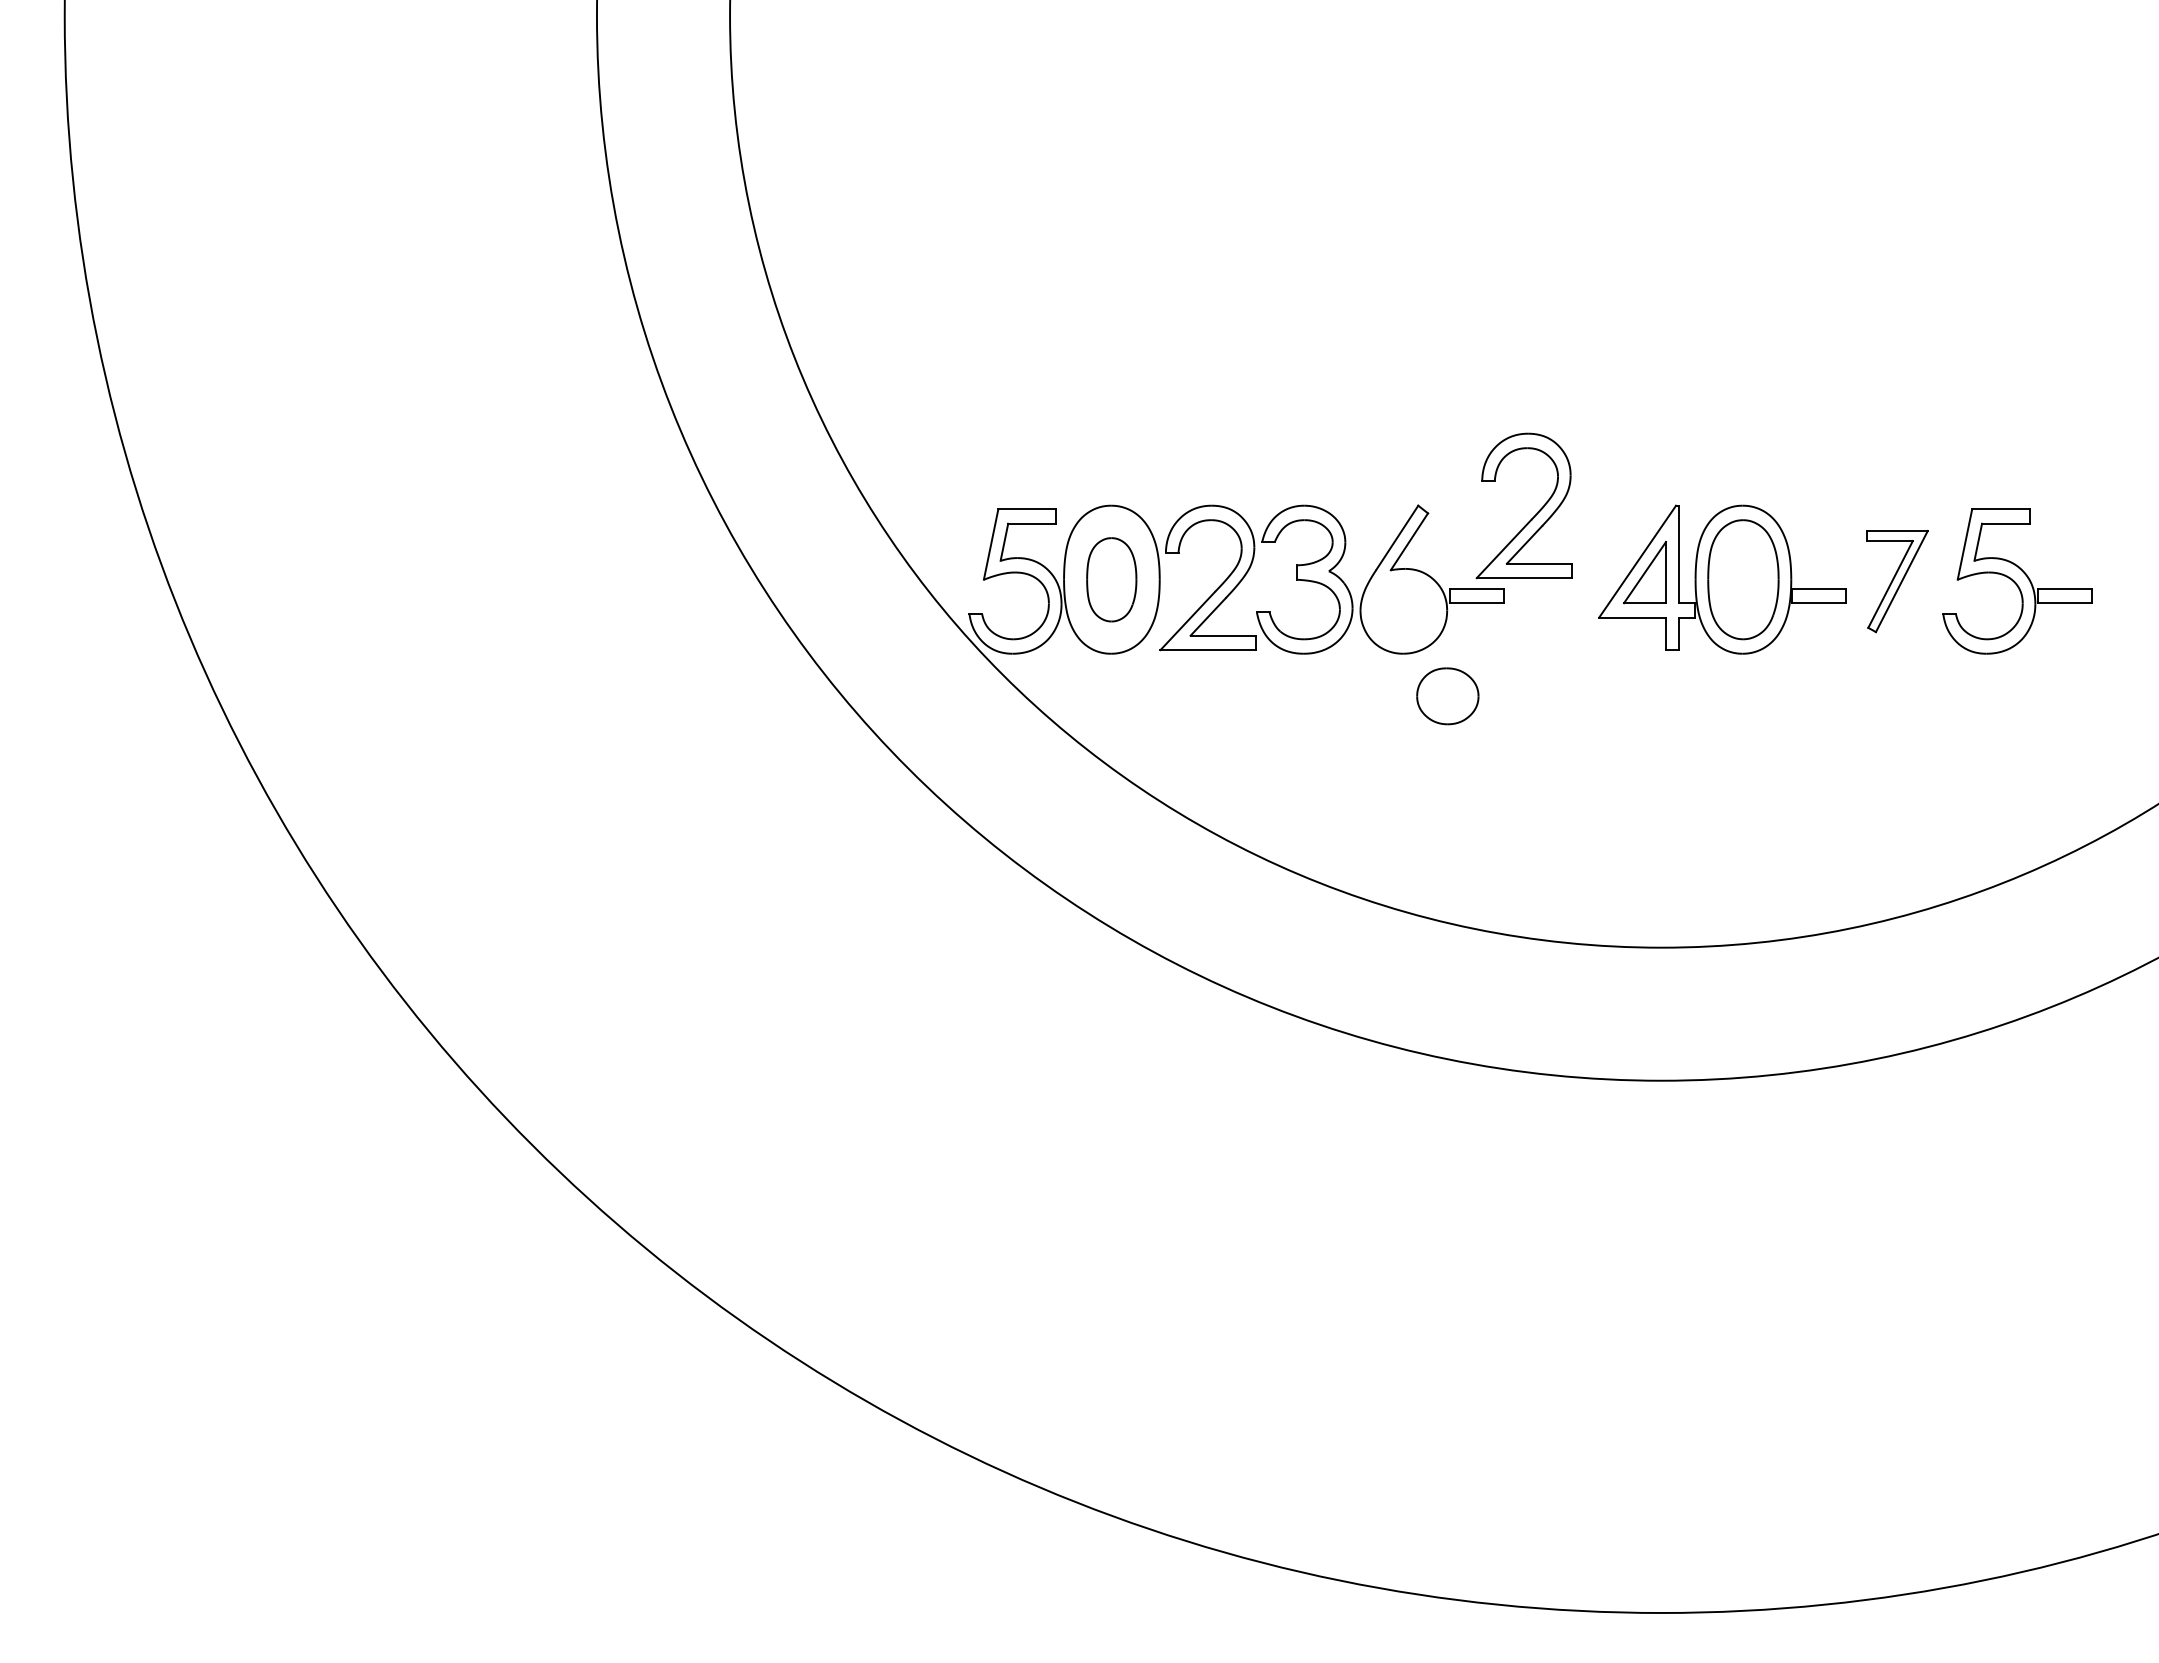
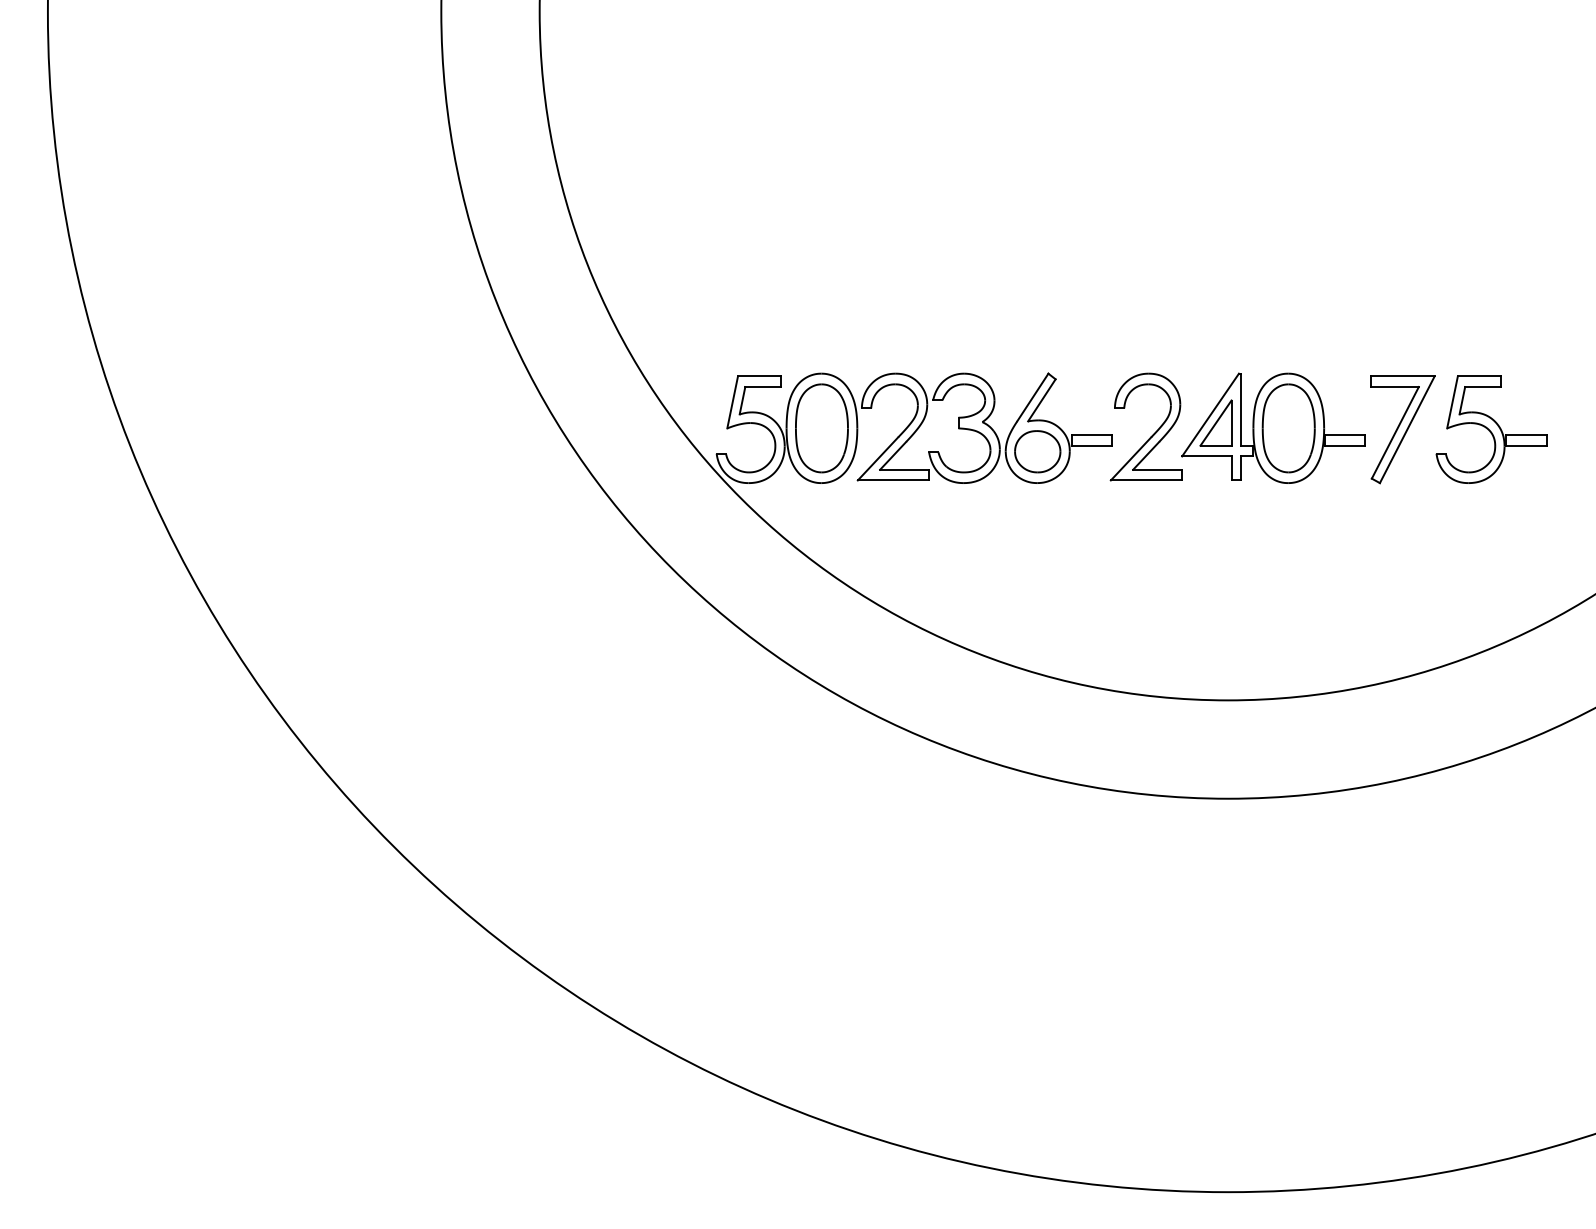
part: (1534, 515) -> (1153, 434), moved
part: (1111, 579) -> (821, 428), size x1.43
part: (1897, 581) -> (1402, 429), size x1.43
part: (1447, 696) -> (1037, 451), moved

